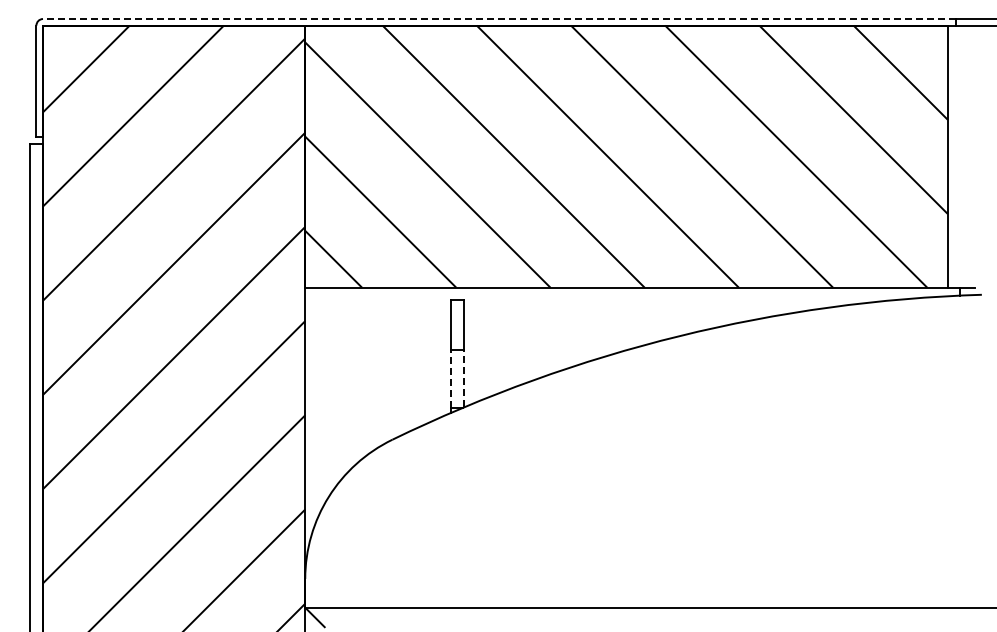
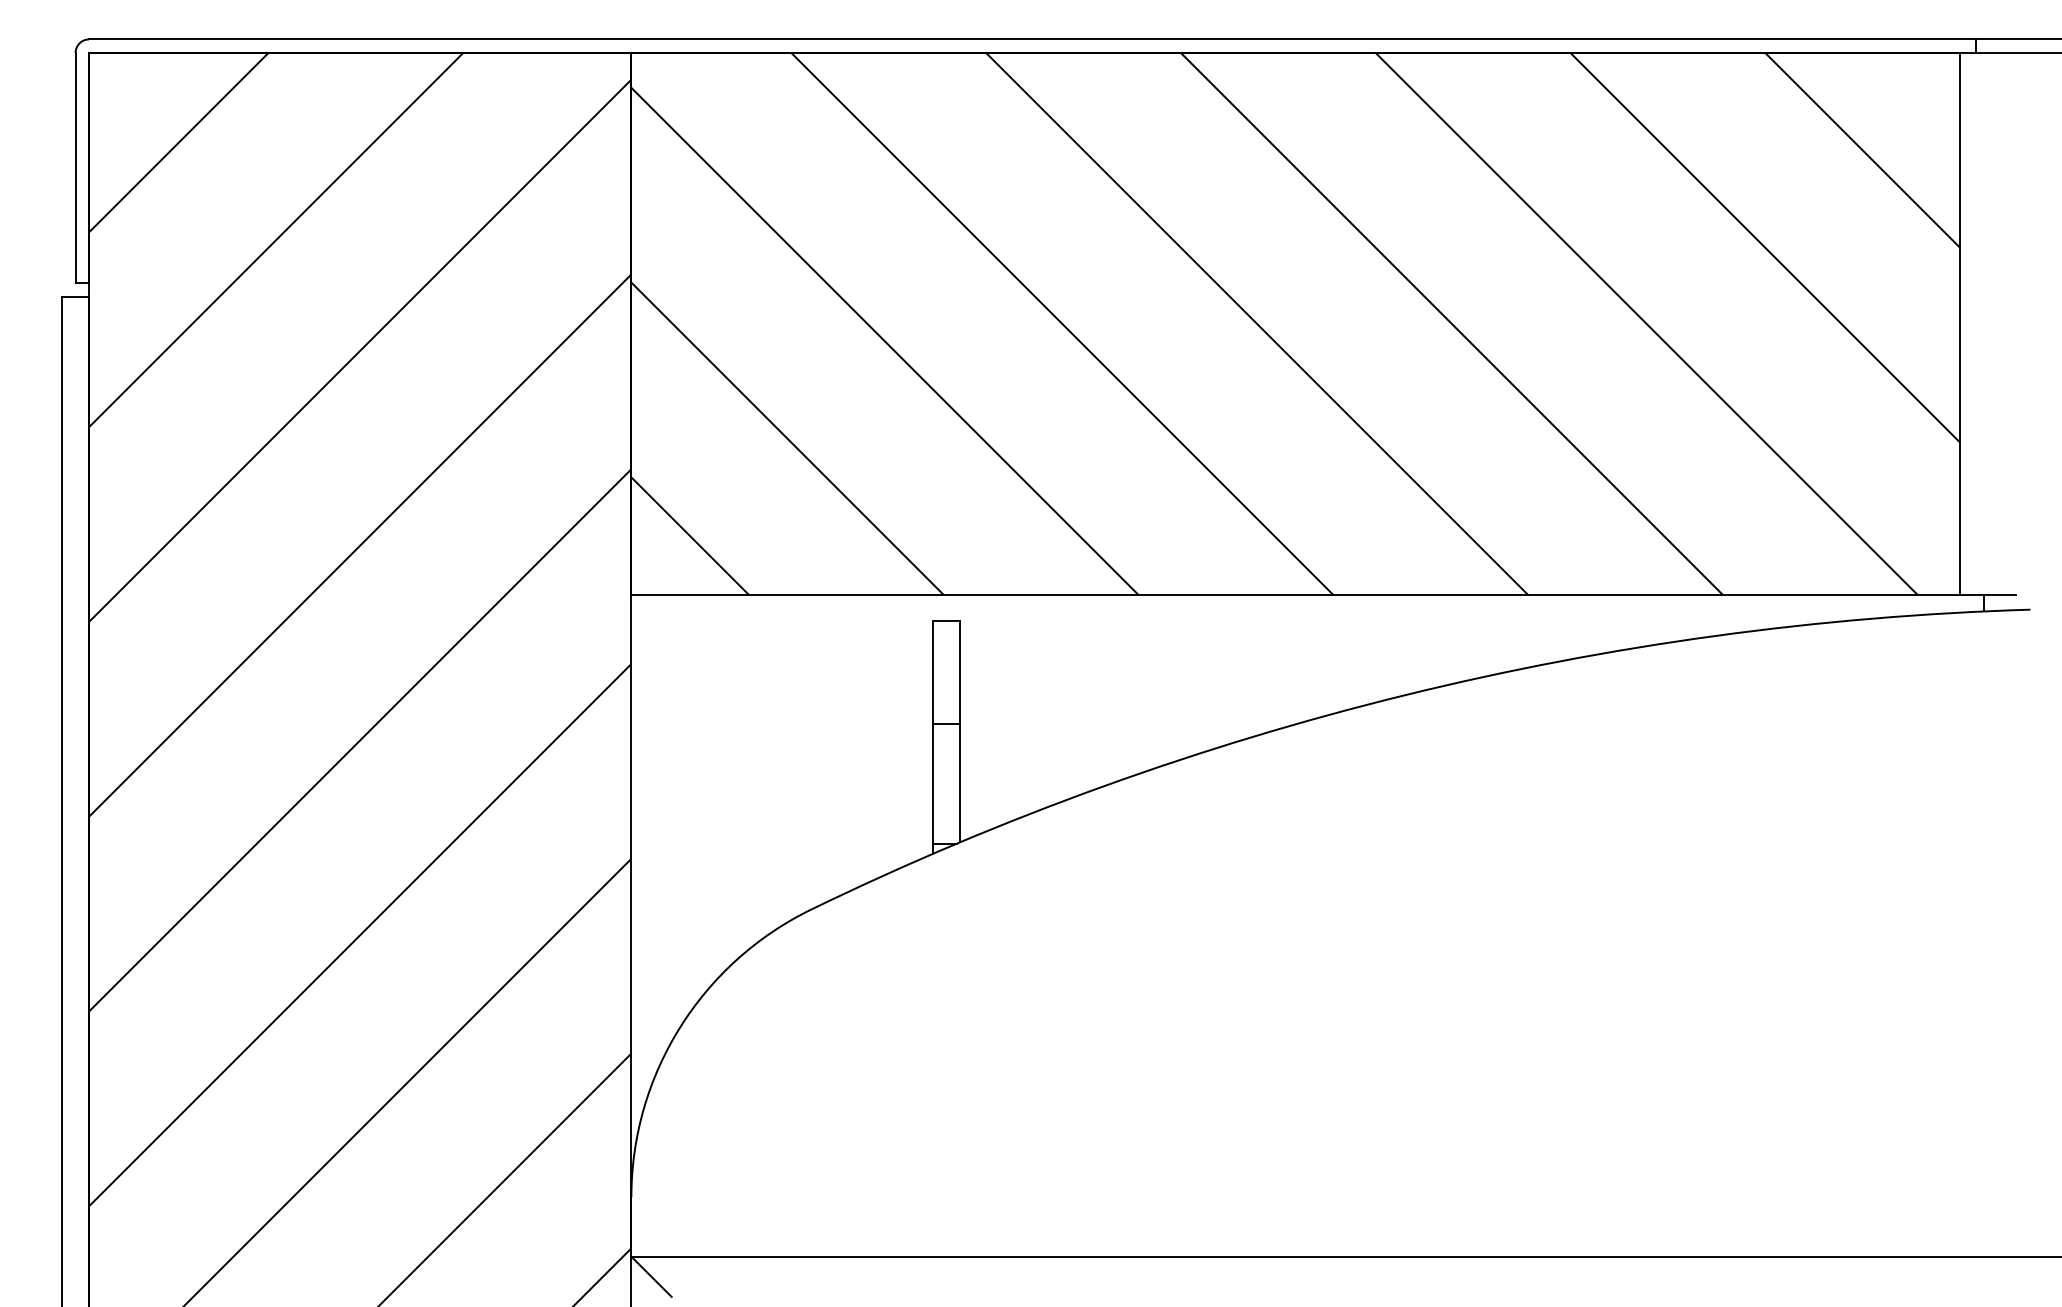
line: (498, 19) -> (1031, 40), dashed -> solid
line: (464, 378) -> (960, 782), dashed -> solid
line: (451, 379) -> (933, 784), dashed -> solid

